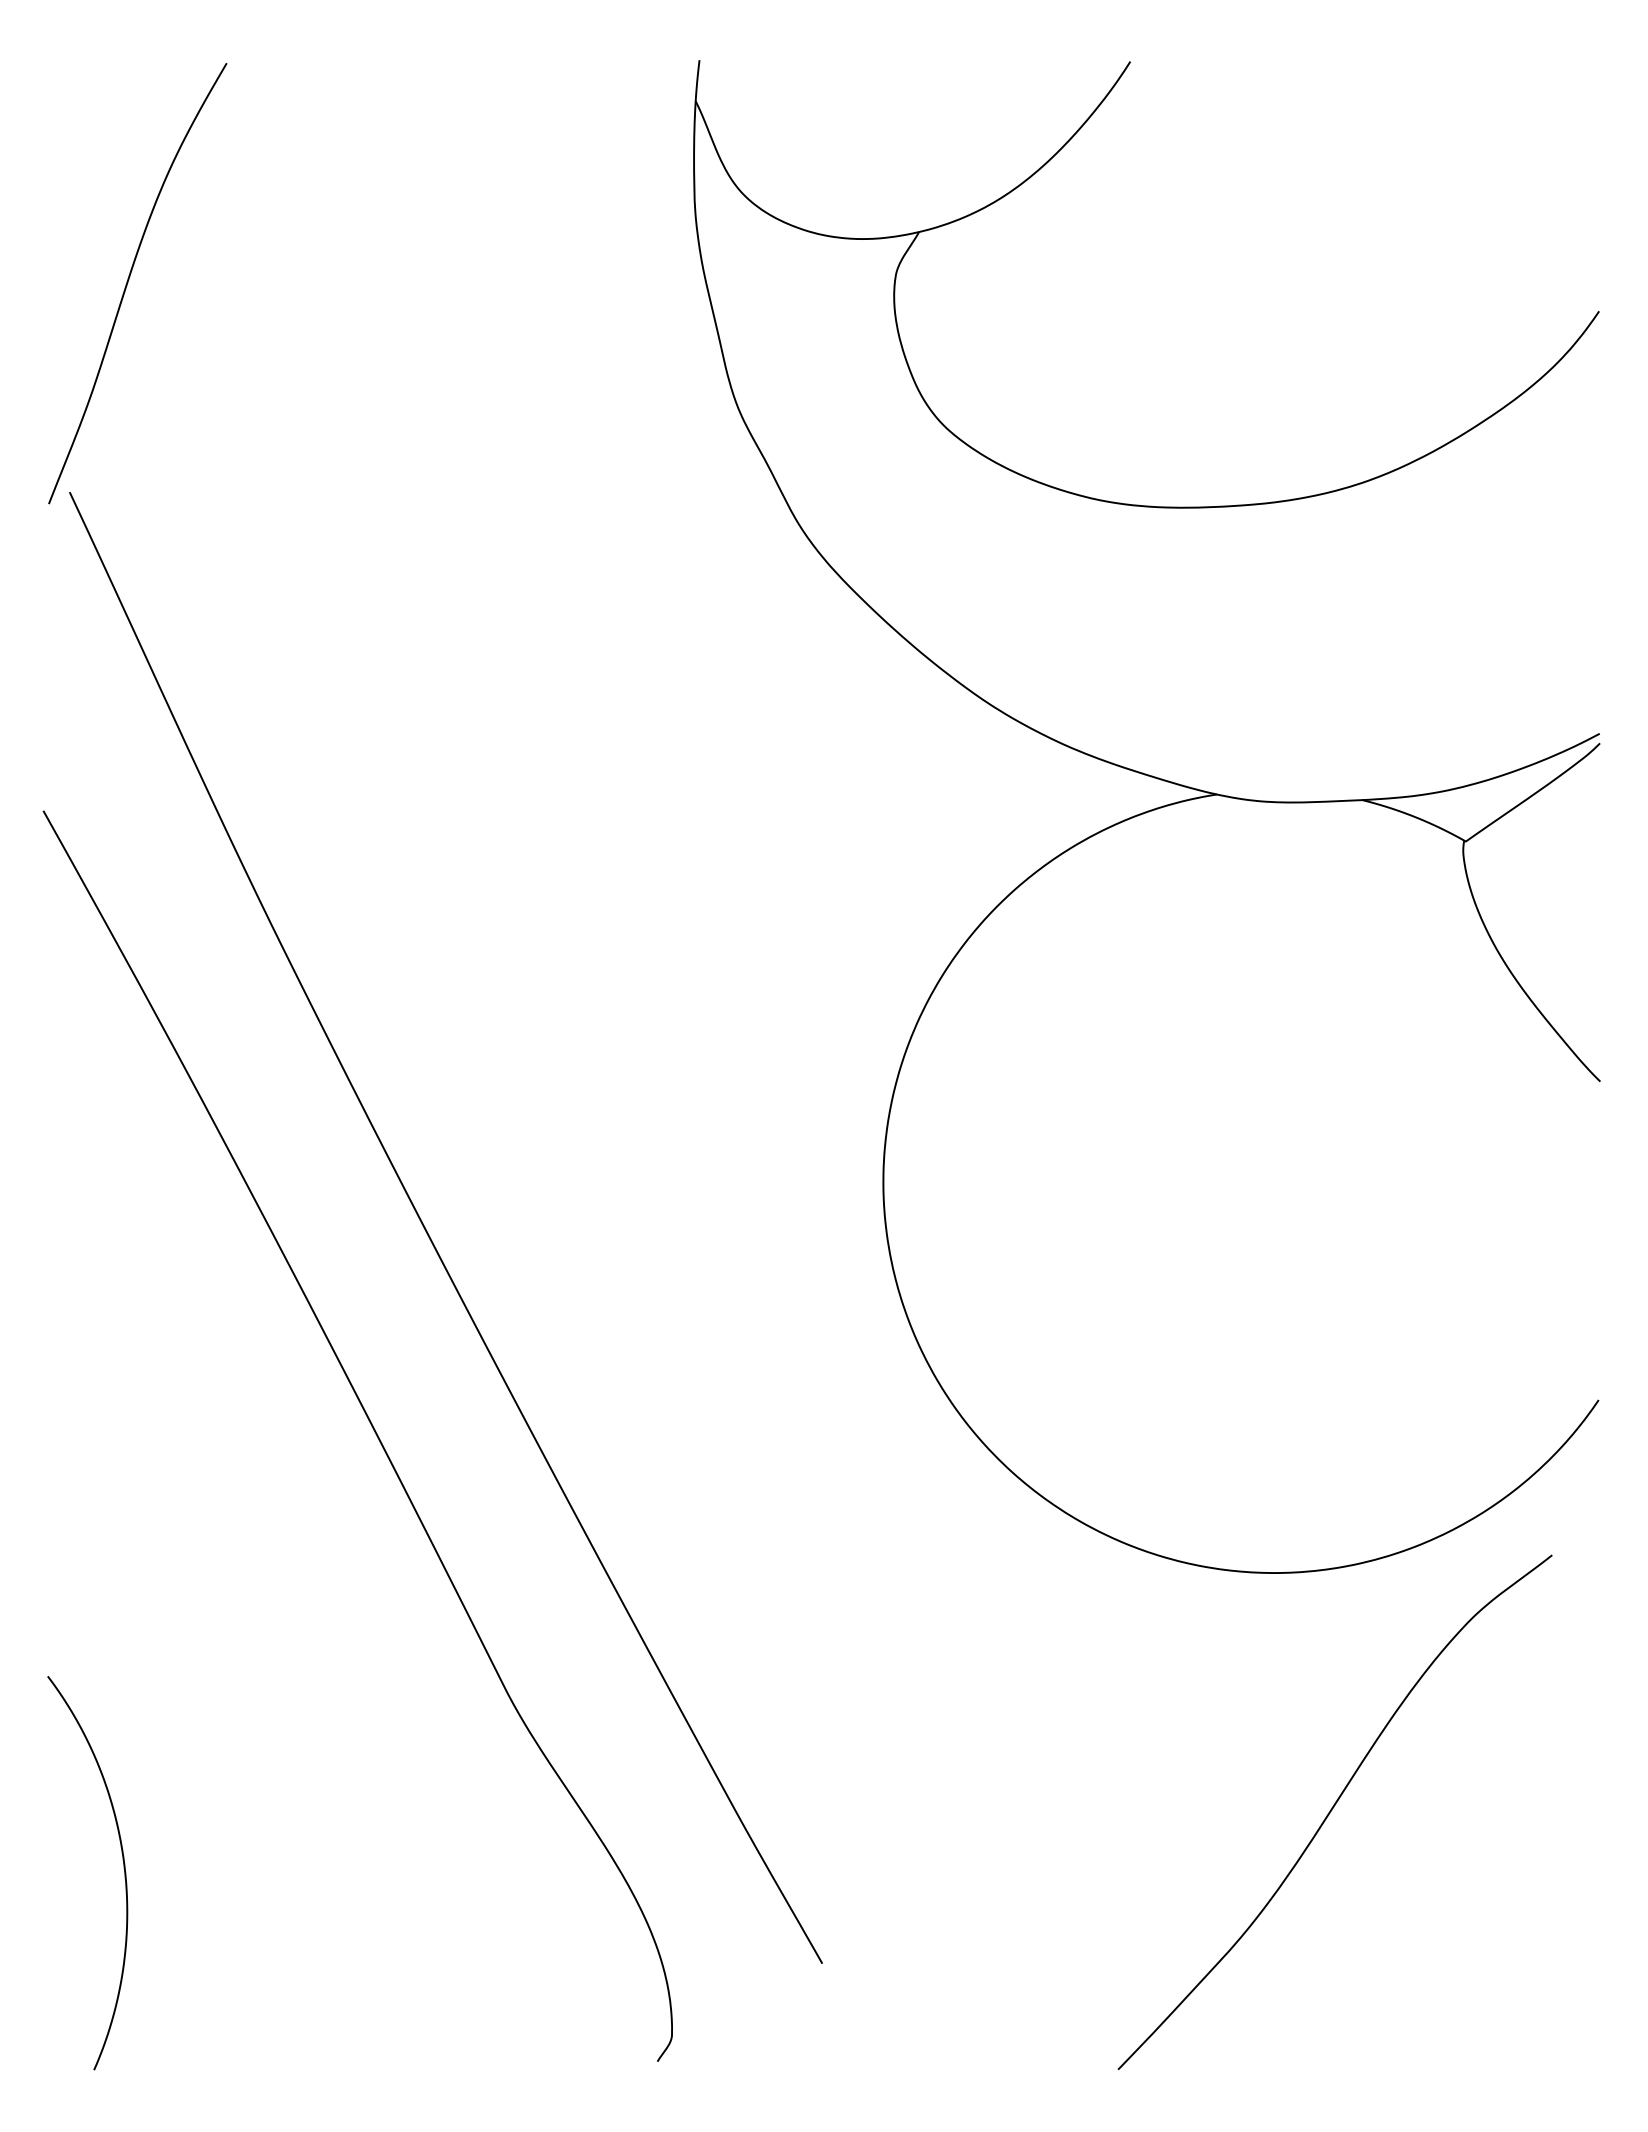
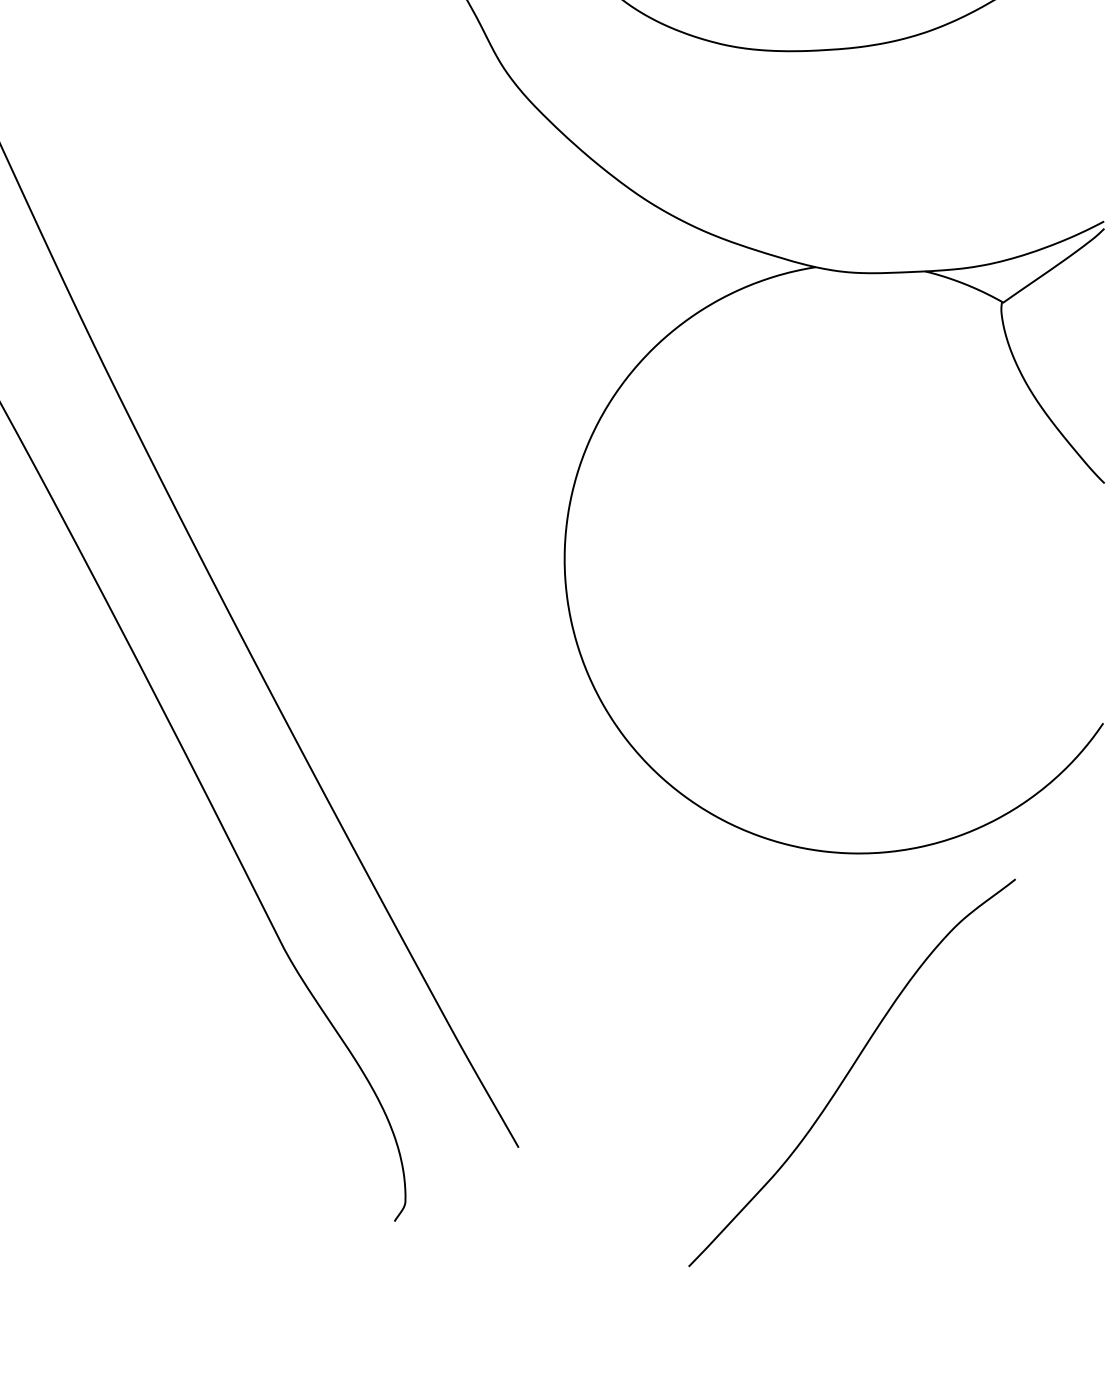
curve: (1332, 1810) -> (850, 1071), moved

